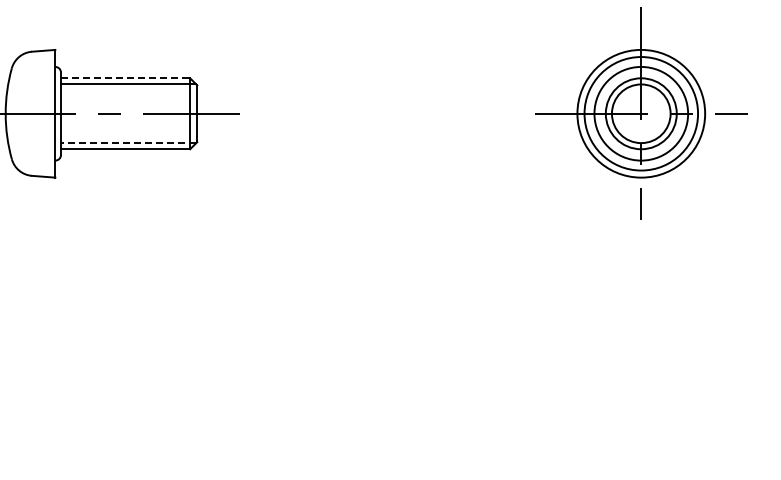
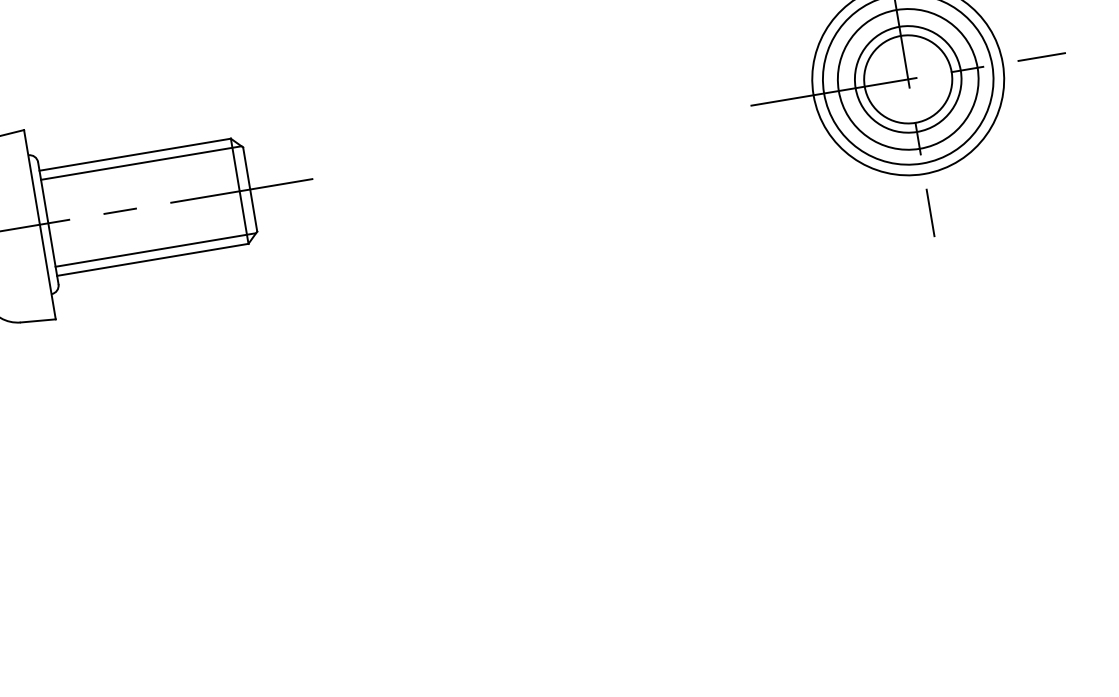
line: (125, 78) -> (135, 155), dashed -> solid
line: (128, 143) -> (155, 250), dashed -> solid

